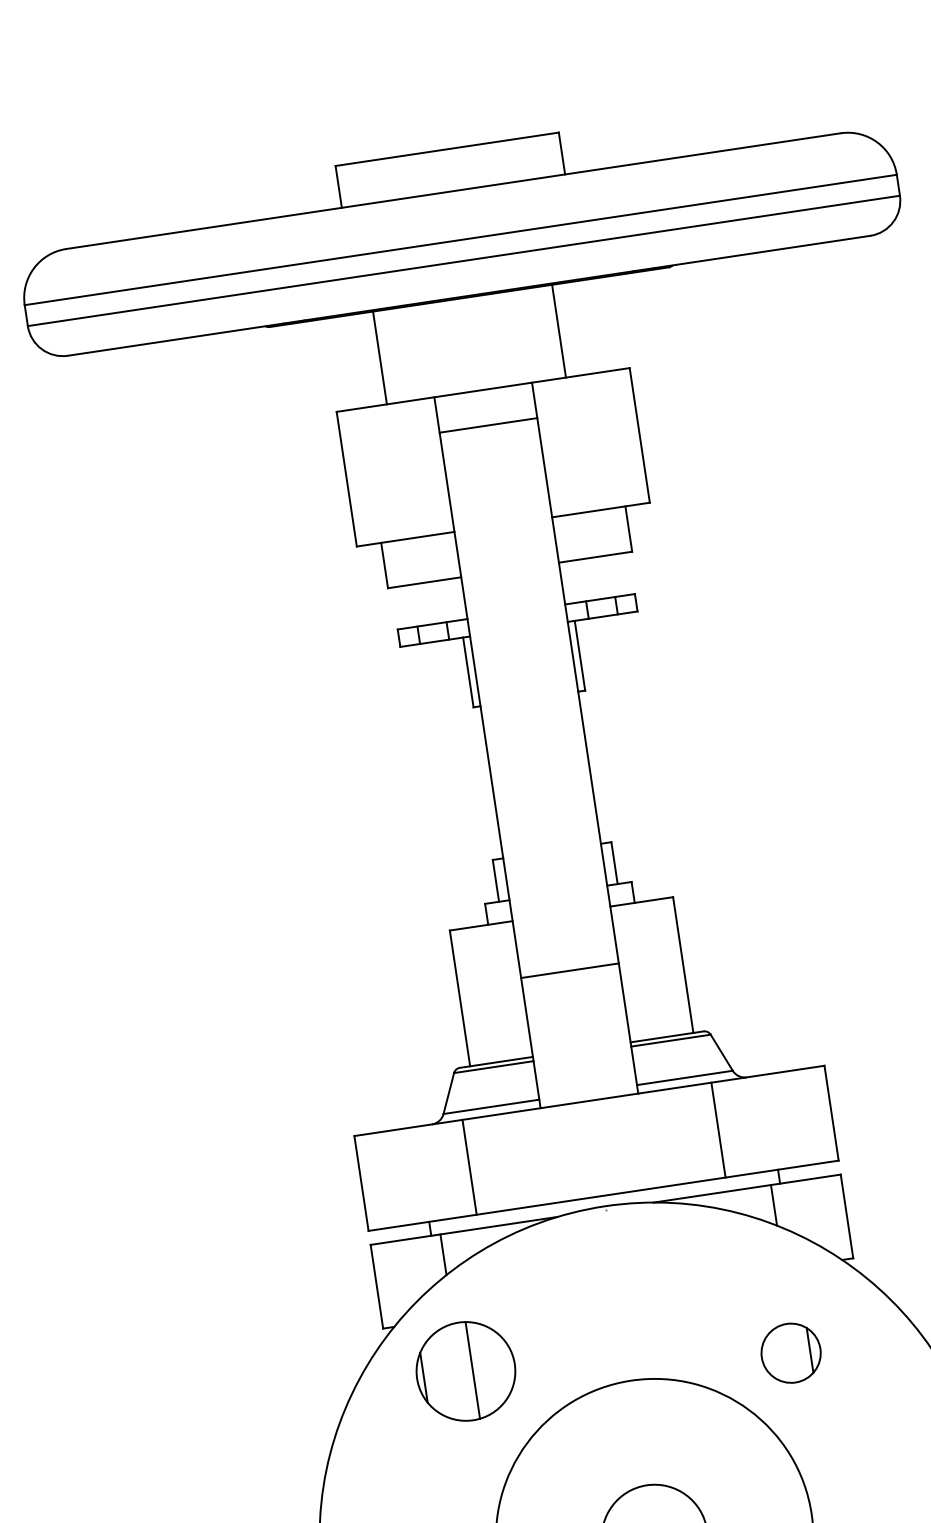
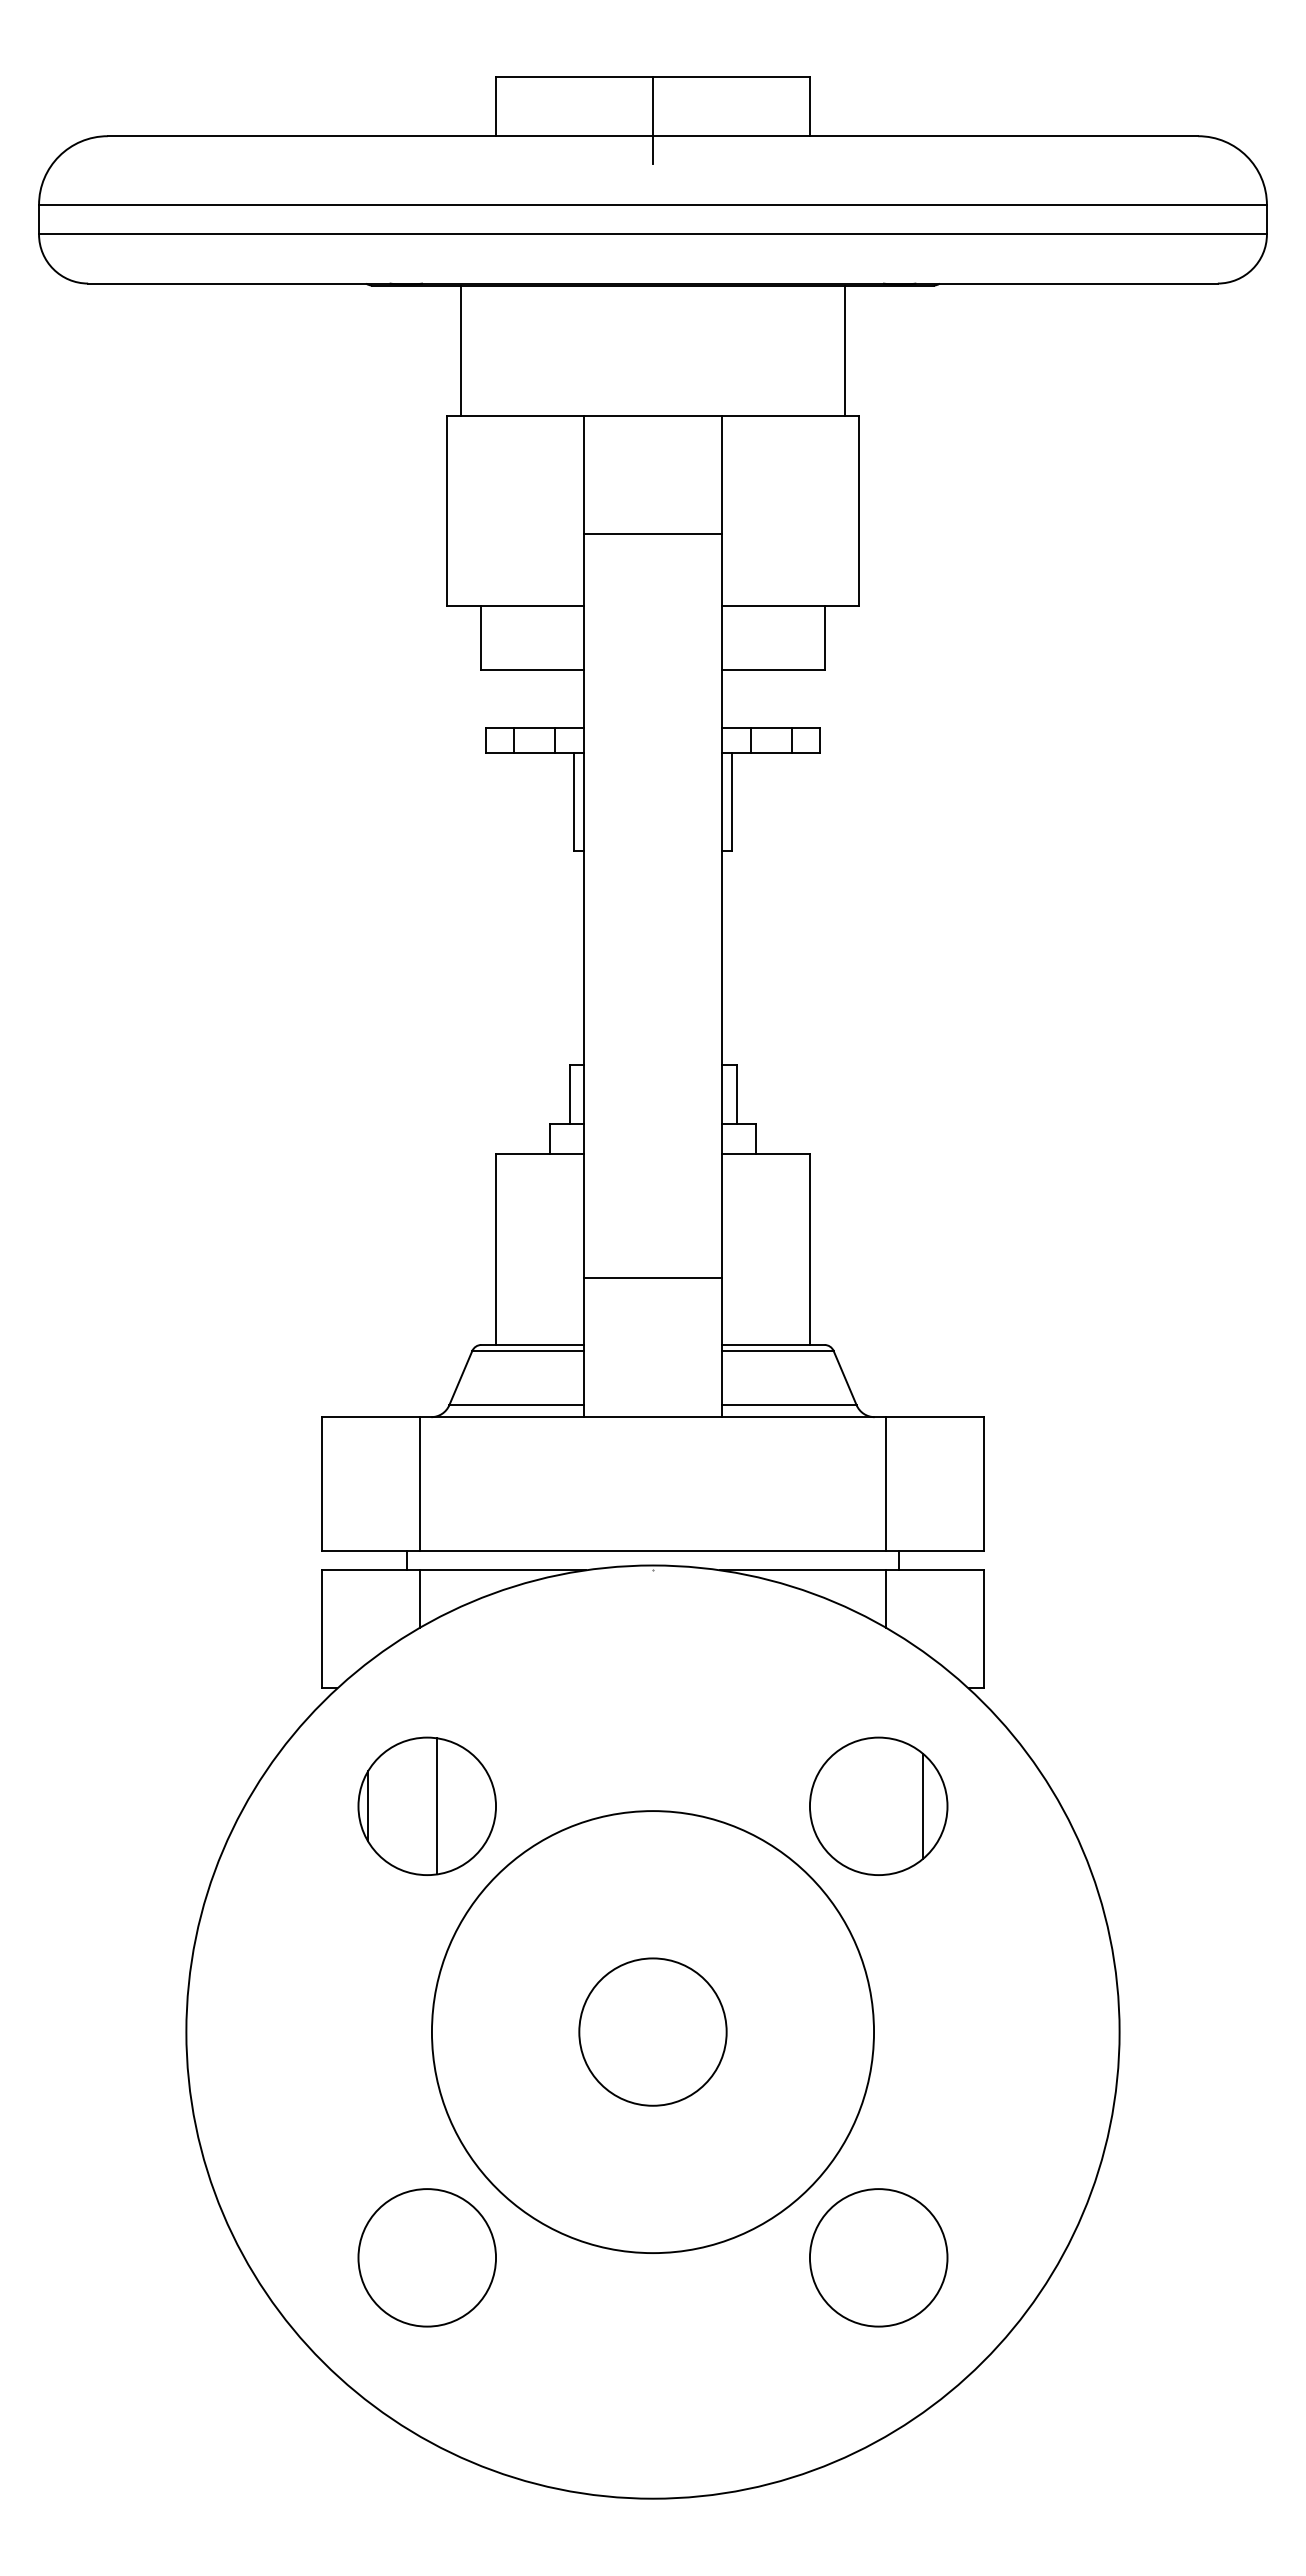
line: (452, 179) -> (653, 120), added
line: (558, 330) -> (844, 350), moved
line: (379, 357) -> (461, 350), moved
line: (488, 425) -> (652, 534), moved
line: (569, 970) -> (652, 1277), moved
line: (718, 1129) -> (885, 1483), moved
line: (469, 1166) -> (420, 1483), moved
part: (790, 1352) -> (878, 1805), size x1.67
part: (465, 1370) -> (426, 1805), moved

